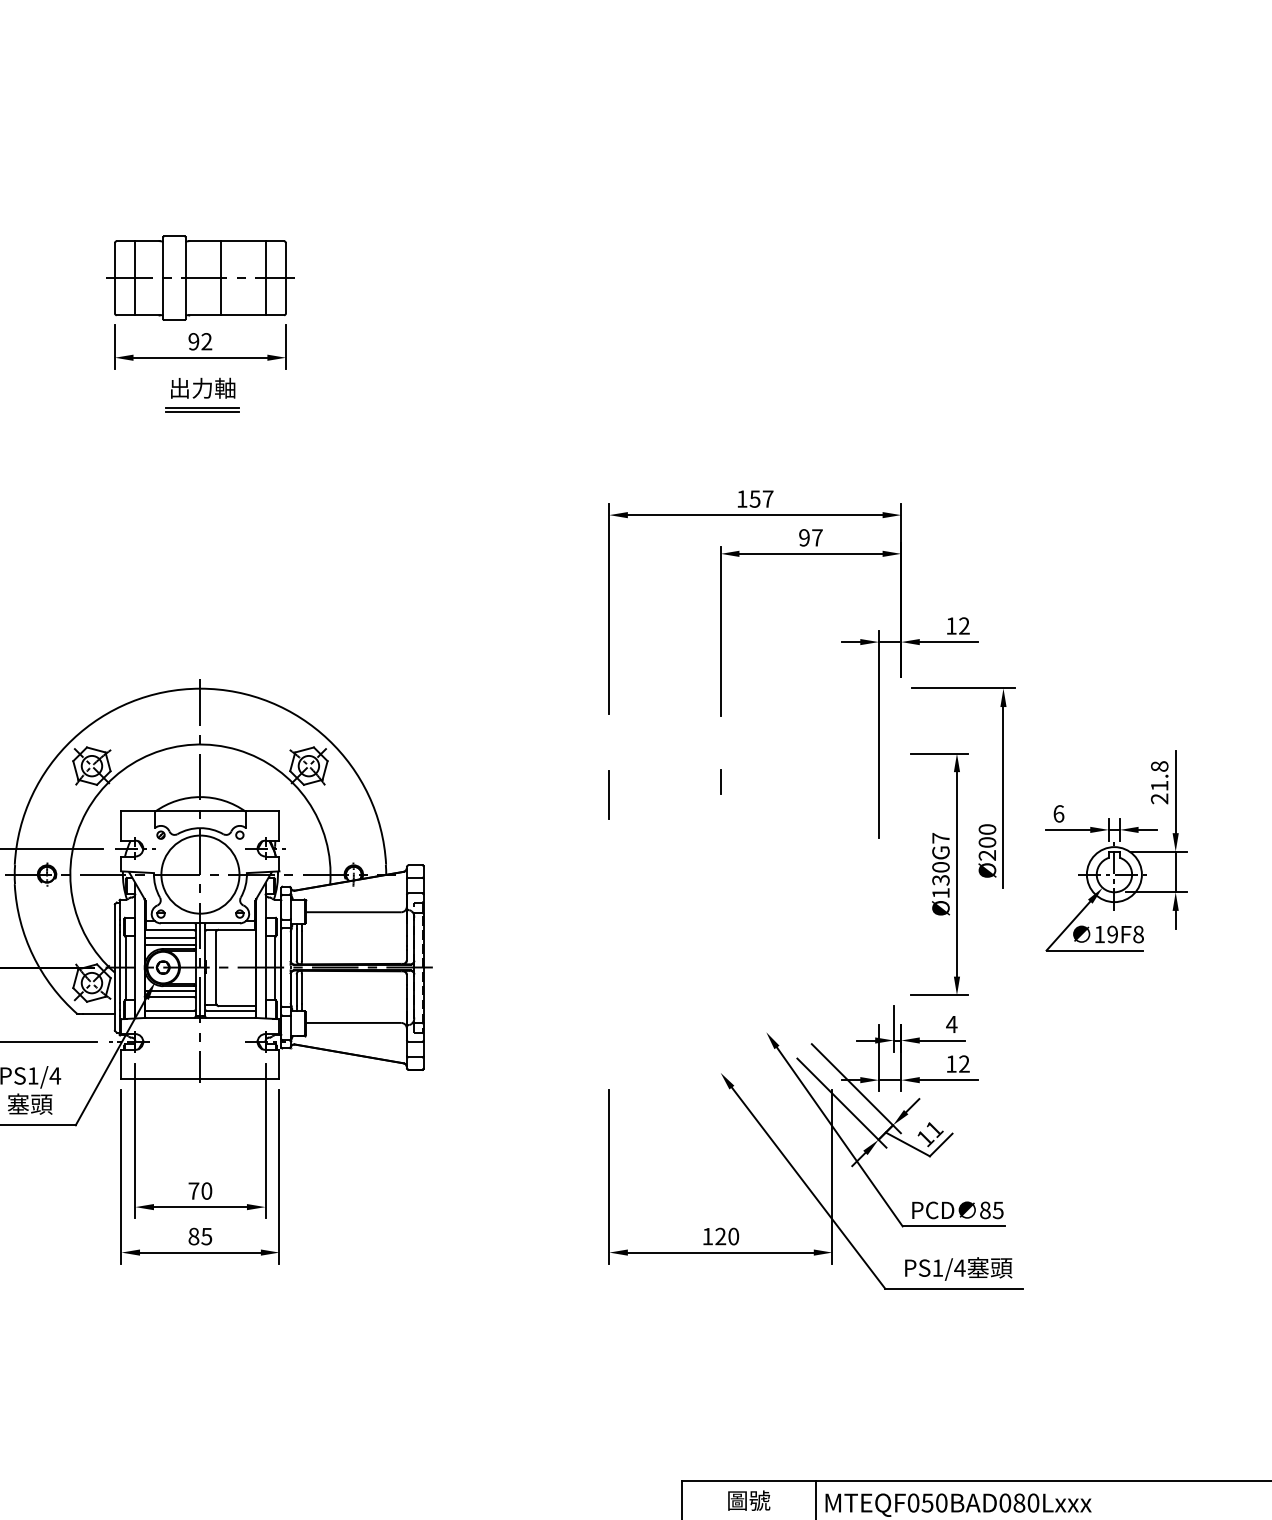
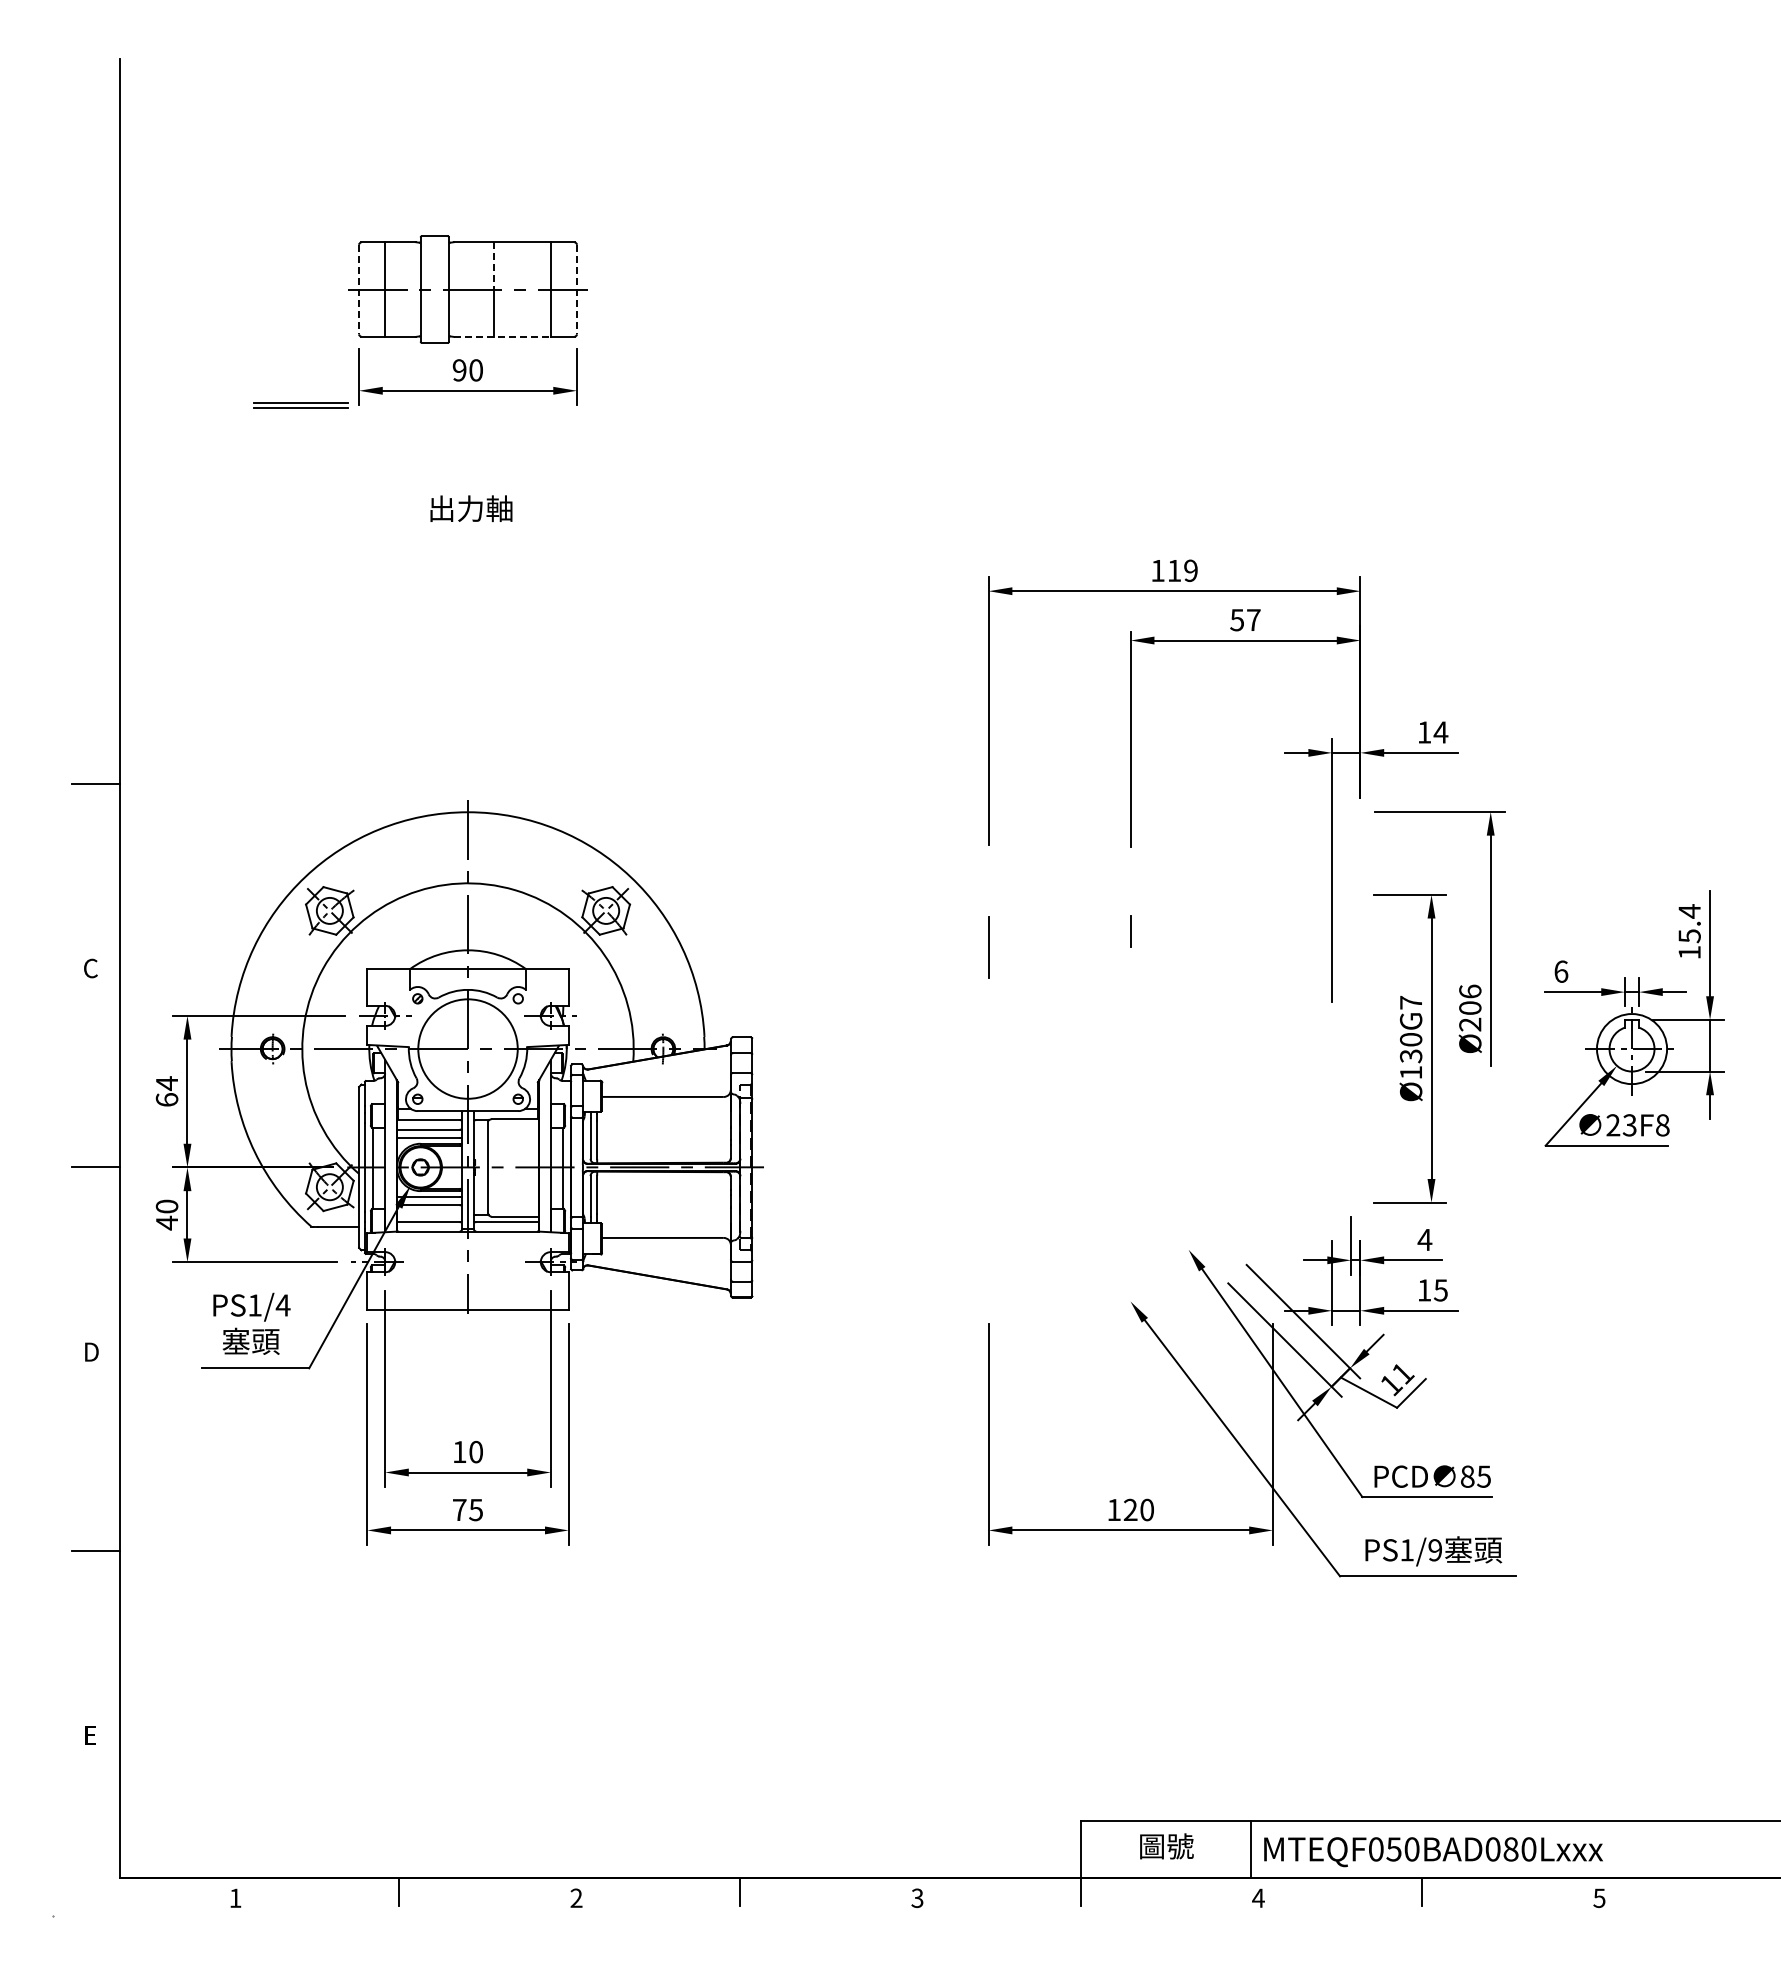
line: (221, 259) -> (494, 265), solid -> dashed
line: (115, 278) -> (359, 289), solid -> dashed
line: (285, 278) -> (576, 289), solid -> dashed
line: (227, 315) -> (502, 336), solid -> dashed
text: (206, 341) -> (475, 370), 92 -> 90
text: (203, 388) -> (471, 508), moved
part: (202, 410) -> (300, 405), moved
text: (761, 498) -> (1182, 570), 157 -> 119
text: (803, 538) -> (1236, 620), 97 -> 57
text: (964, 626) -> (1440, 732), 12 -> 14
text: (1159, 782) -> (1689, 931), 21.8 -> 15.4
text: (987, 829) -> (1470, 991), Ø200 -> Ø206
text: (1106, 934) -> (1621, 1125), 19F8 -> 23F8
text: (964, 1064) -> (1440, 1290), 12 -> 15
text: (193, 1190) -> (459, 1451), 70 -> 10
text: (193, 1236) -> (459, 1509), 85 -> 75
text: (959, 1268) -> (1434, 1550), PS1/4 -> PS1/9

